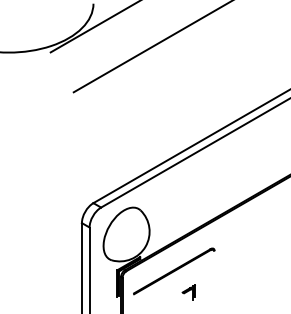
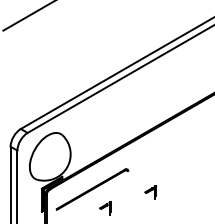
part: (239, 274) -> (150, 192), added

